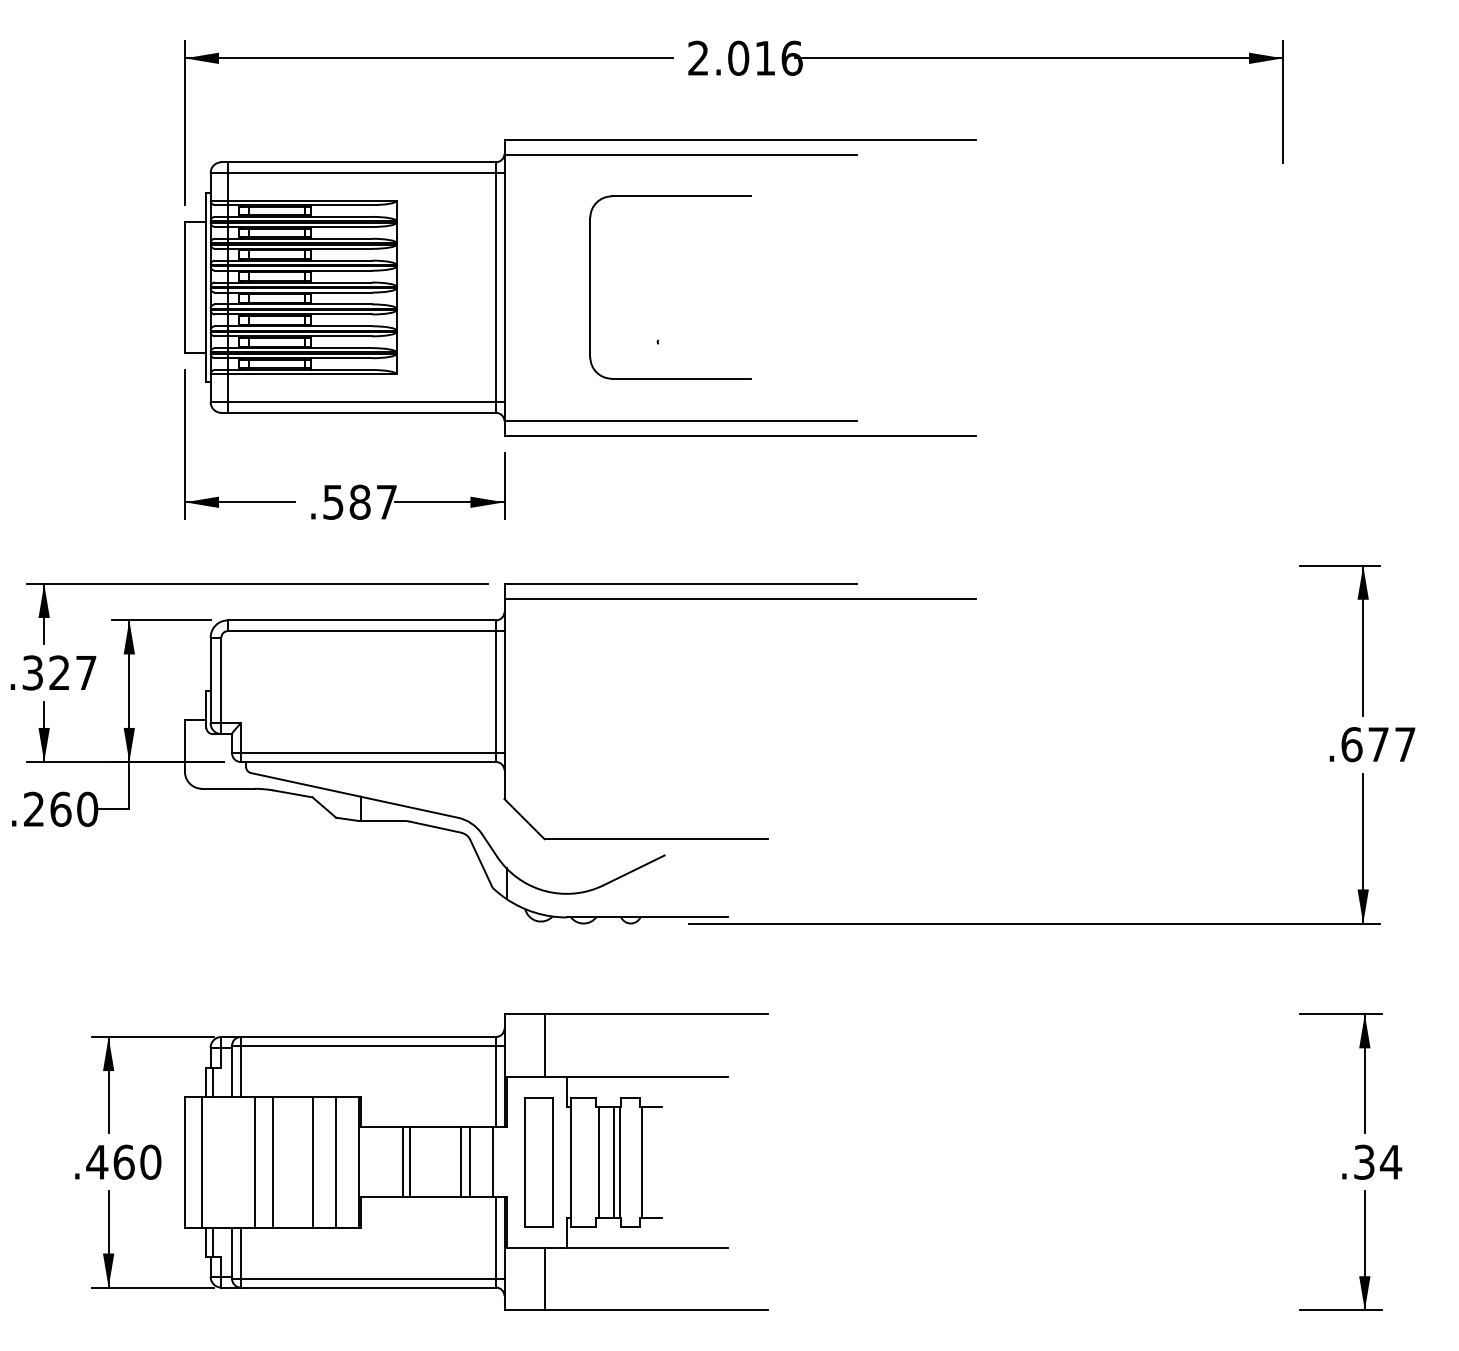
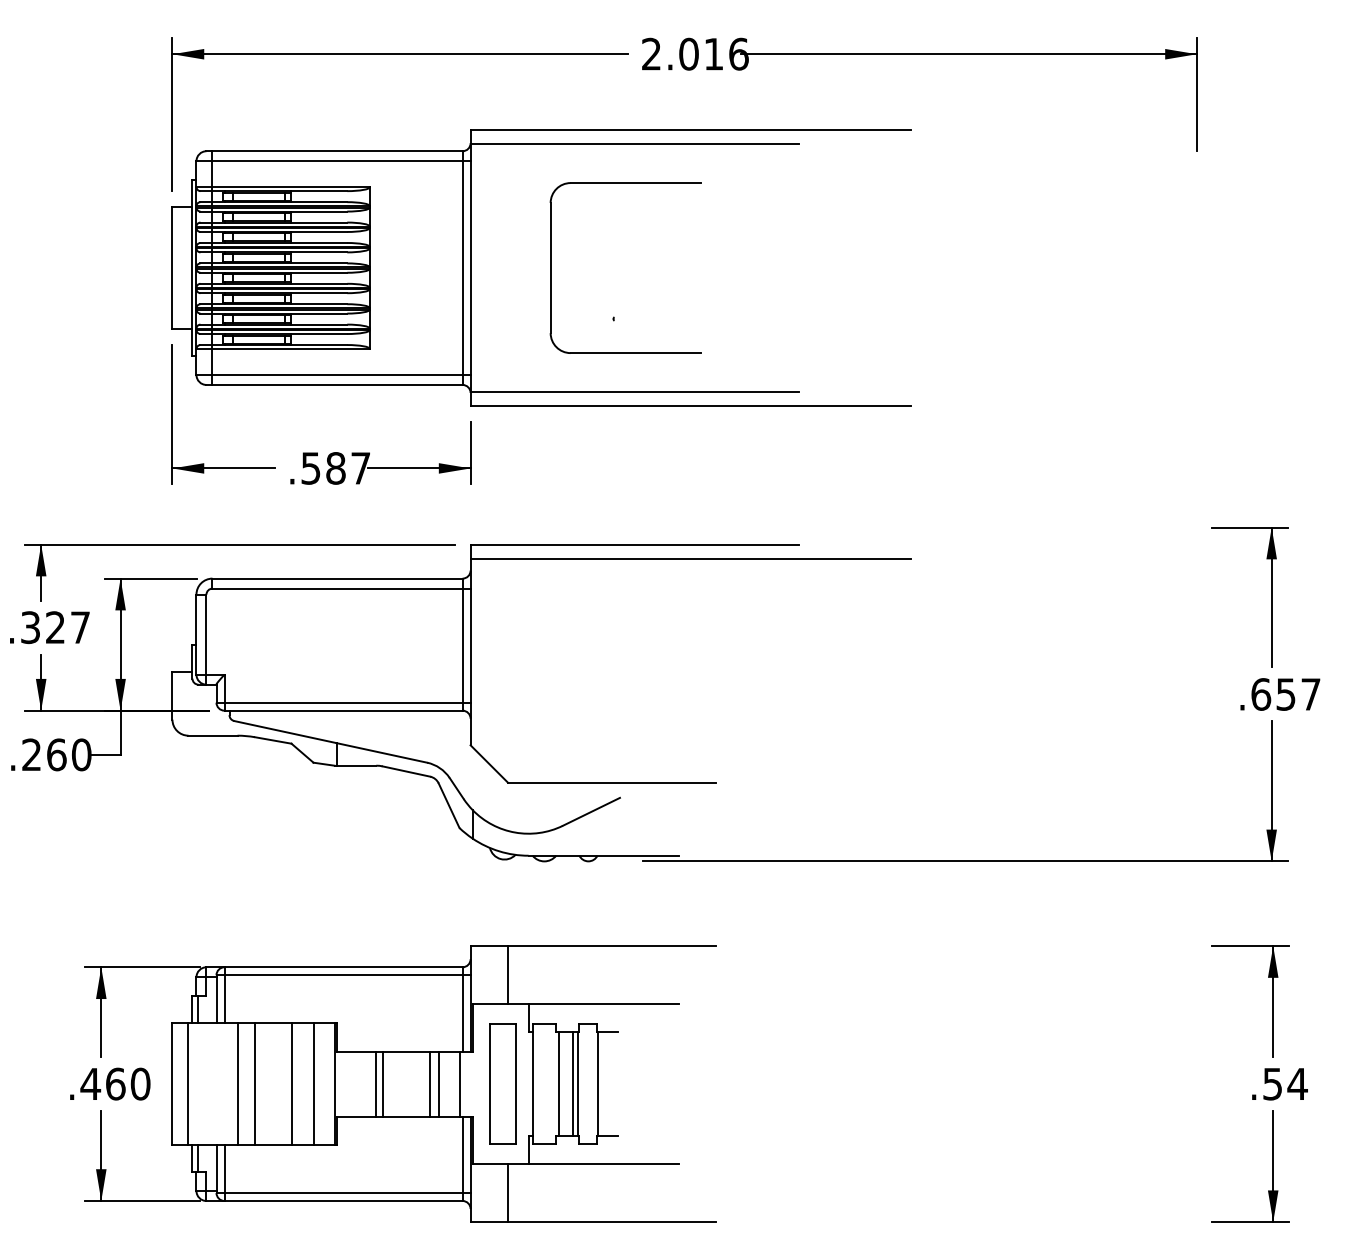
text: (1378, 744) -> (1285, 694), .677 -> .657
text: (1364, 1161) -> (1272, 1083), .34 -> .54

